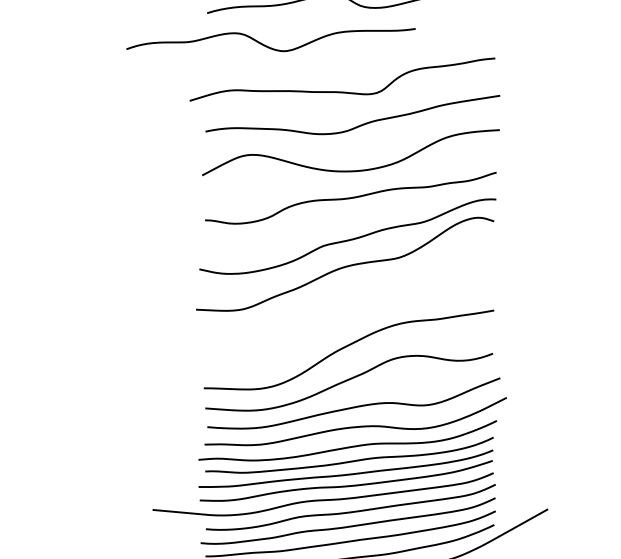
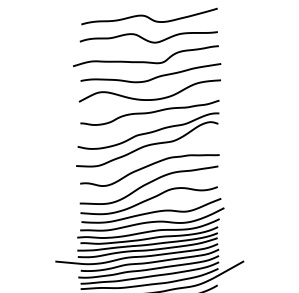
curve: (268, 44) -> (147, 39), moved
curve: (345, 312) -> (147, 167), added

